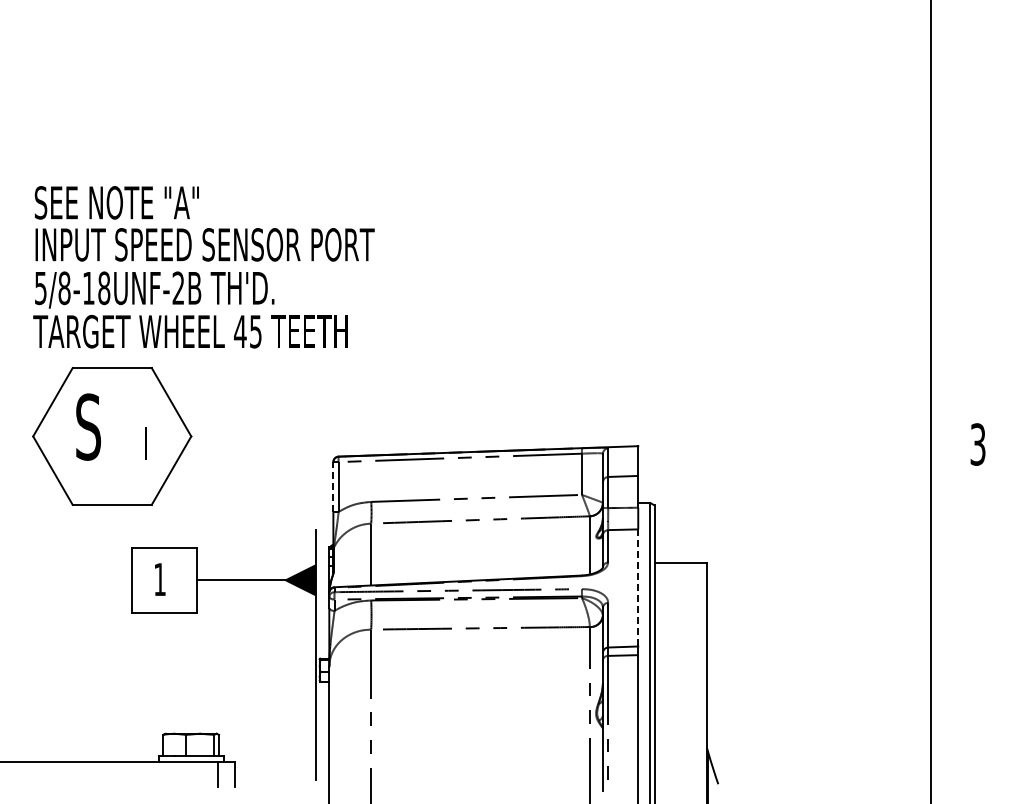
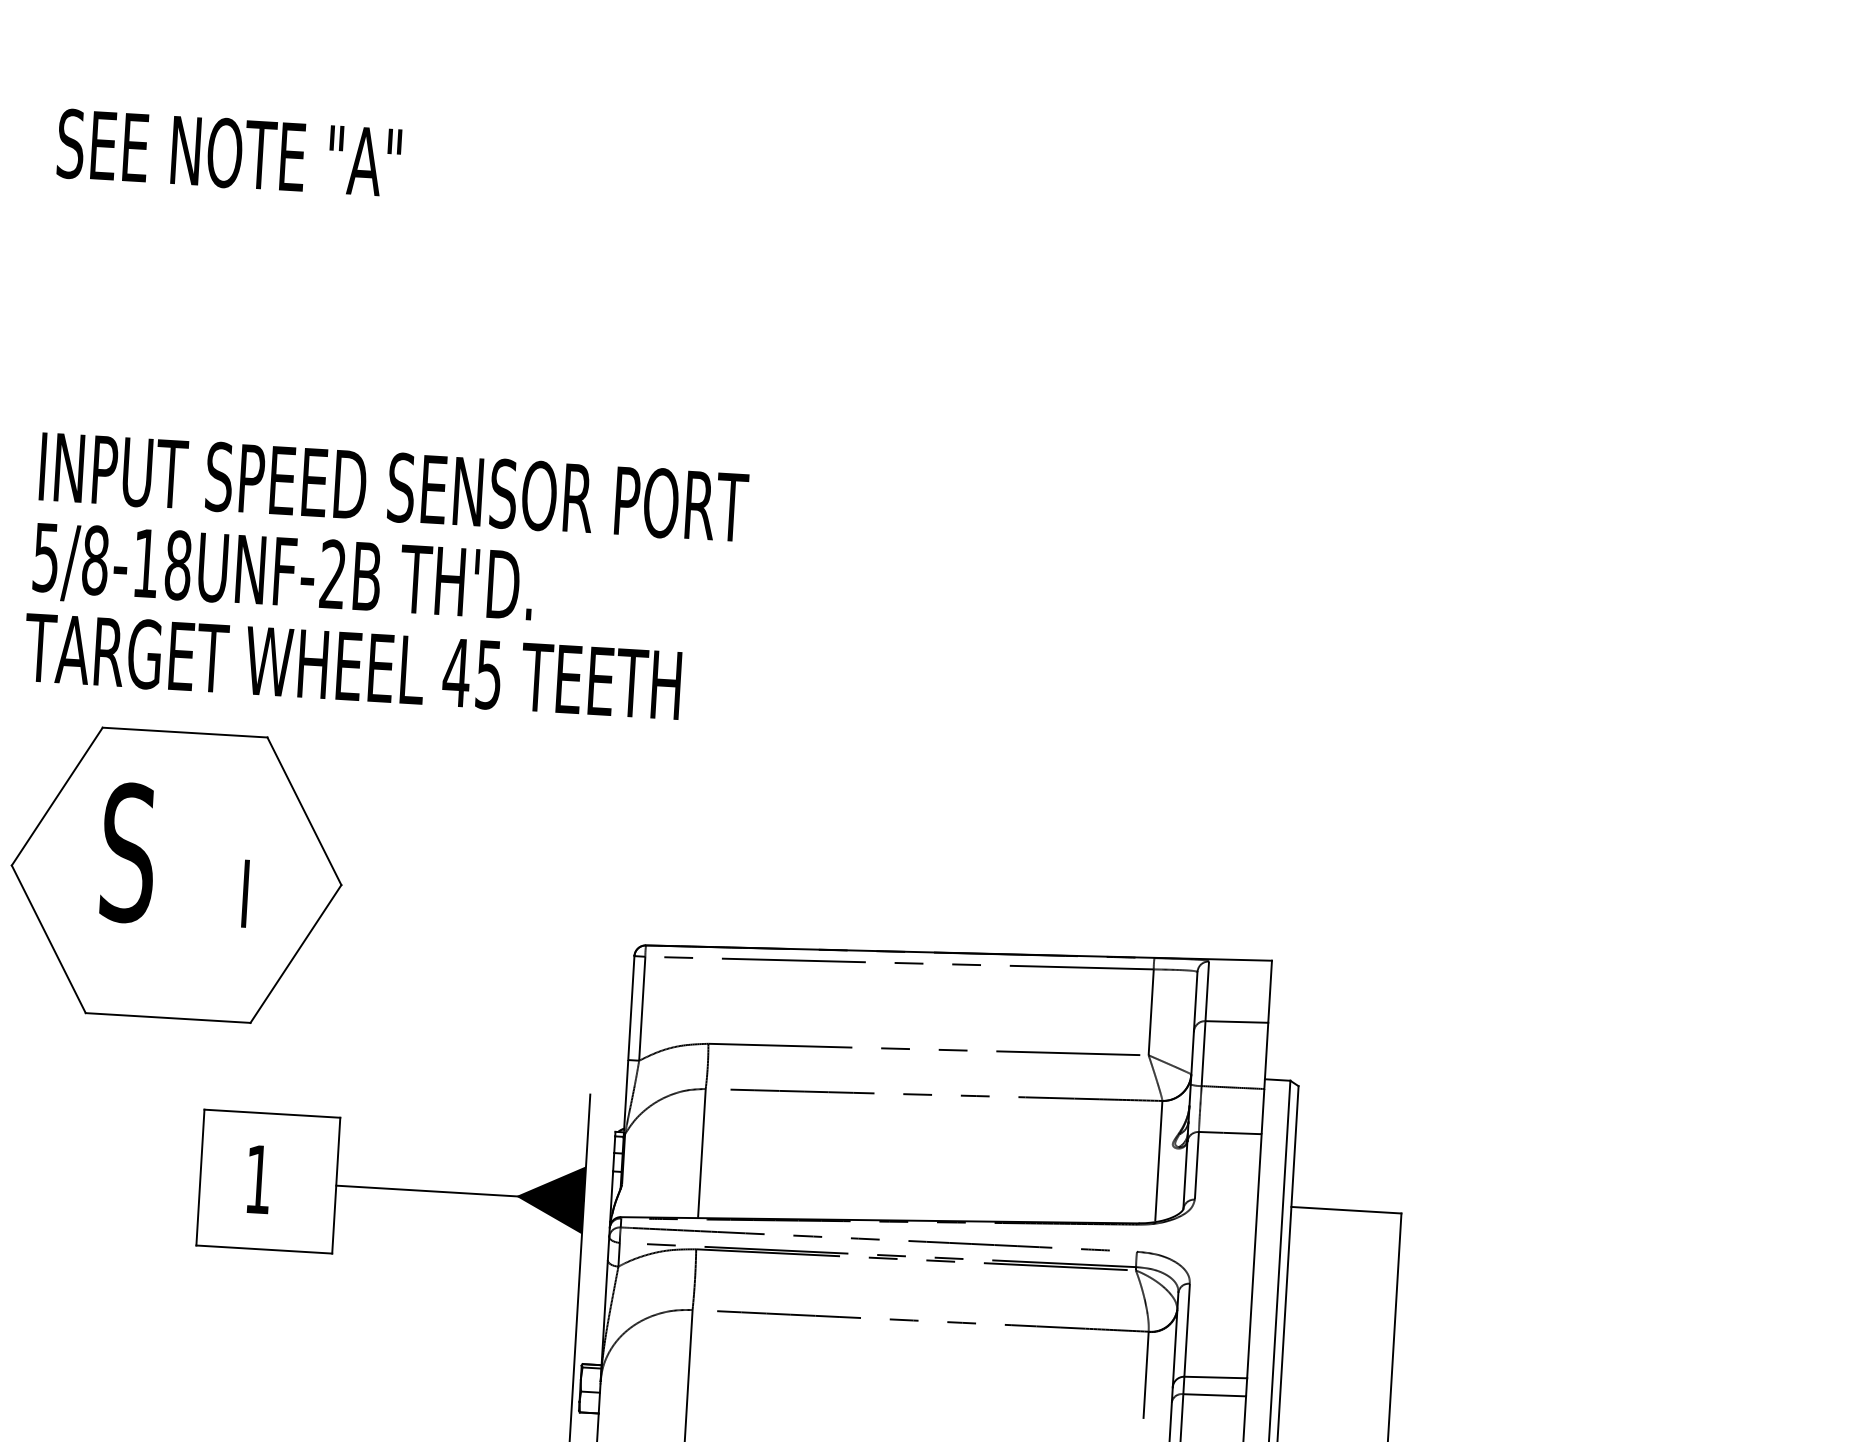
text: (116, 202) -> (228, 152), moved
line: (333, 487) -> (631, 1009), dashed -> solid
line: (638, 587) -> (1254, 1255), dashed -> solid

